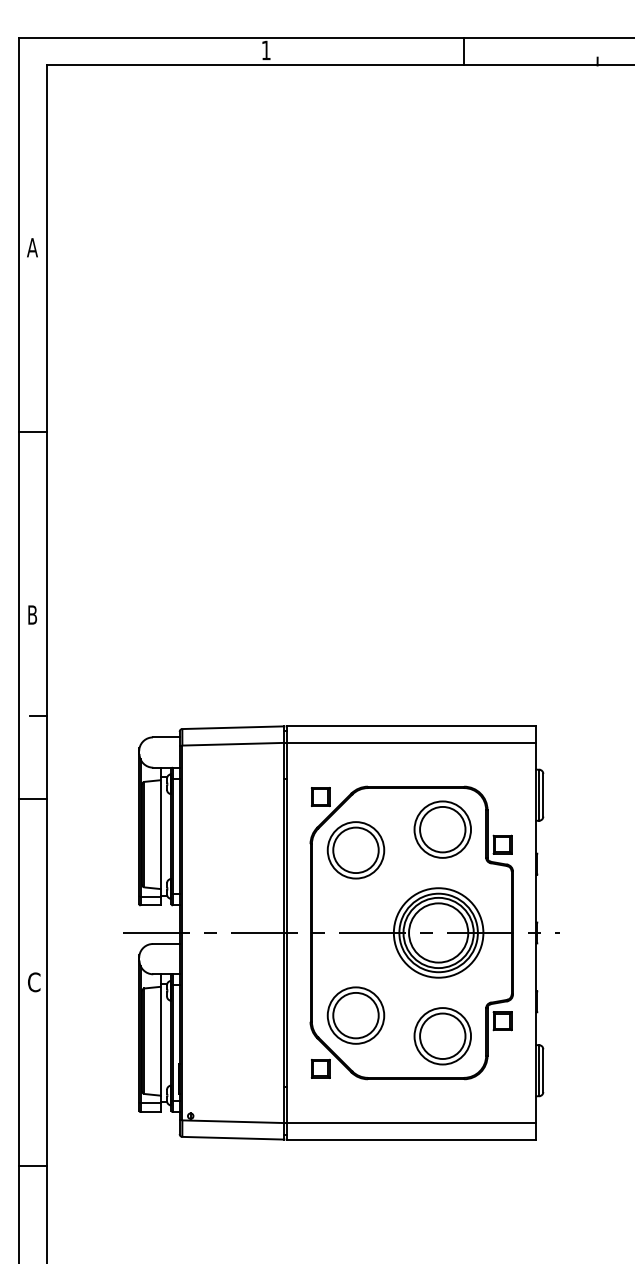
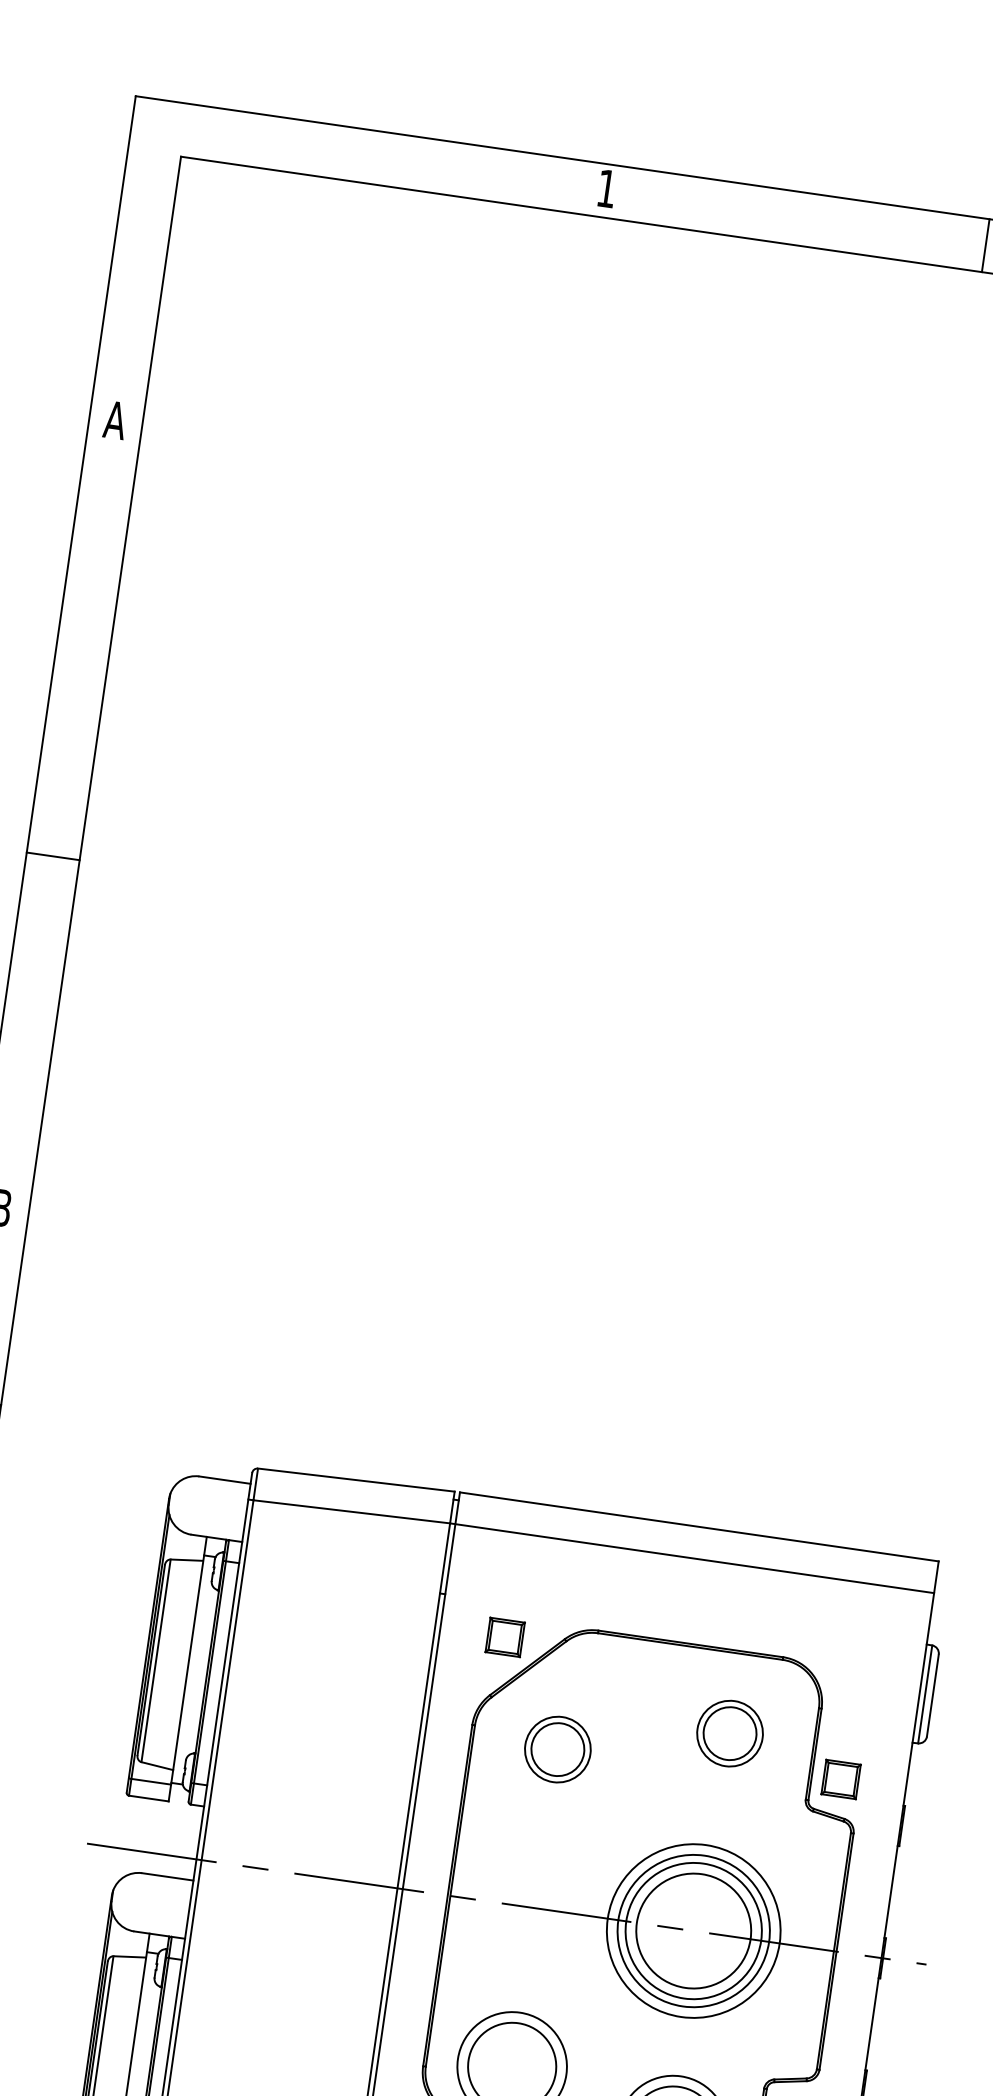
text: (32, 247) -> (115, 419), moved
part: (442, 829) -> (729, 1733), size x0.6
part: (355, 850) -> (556, 1749), size x0.6

